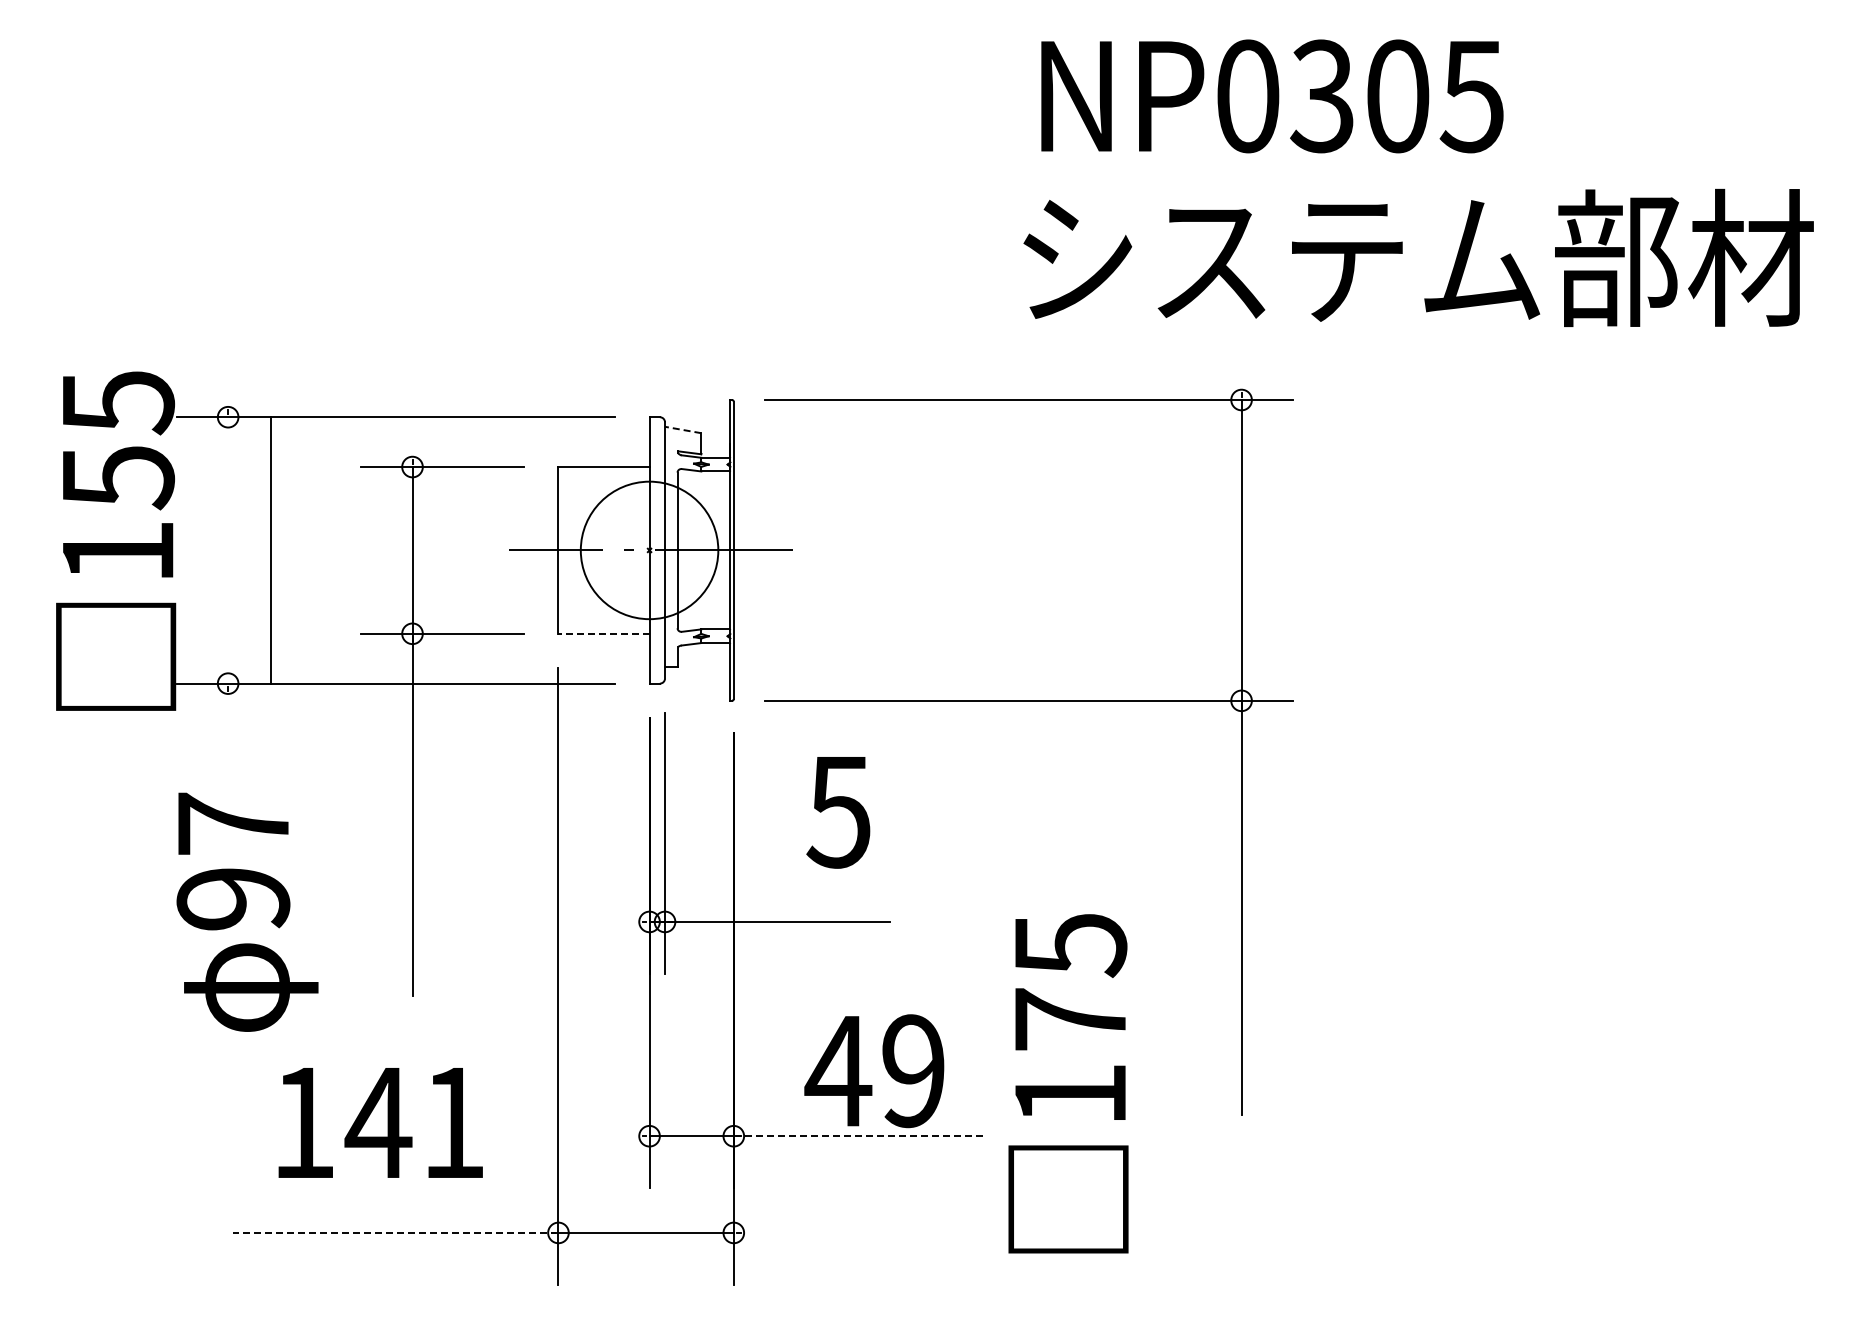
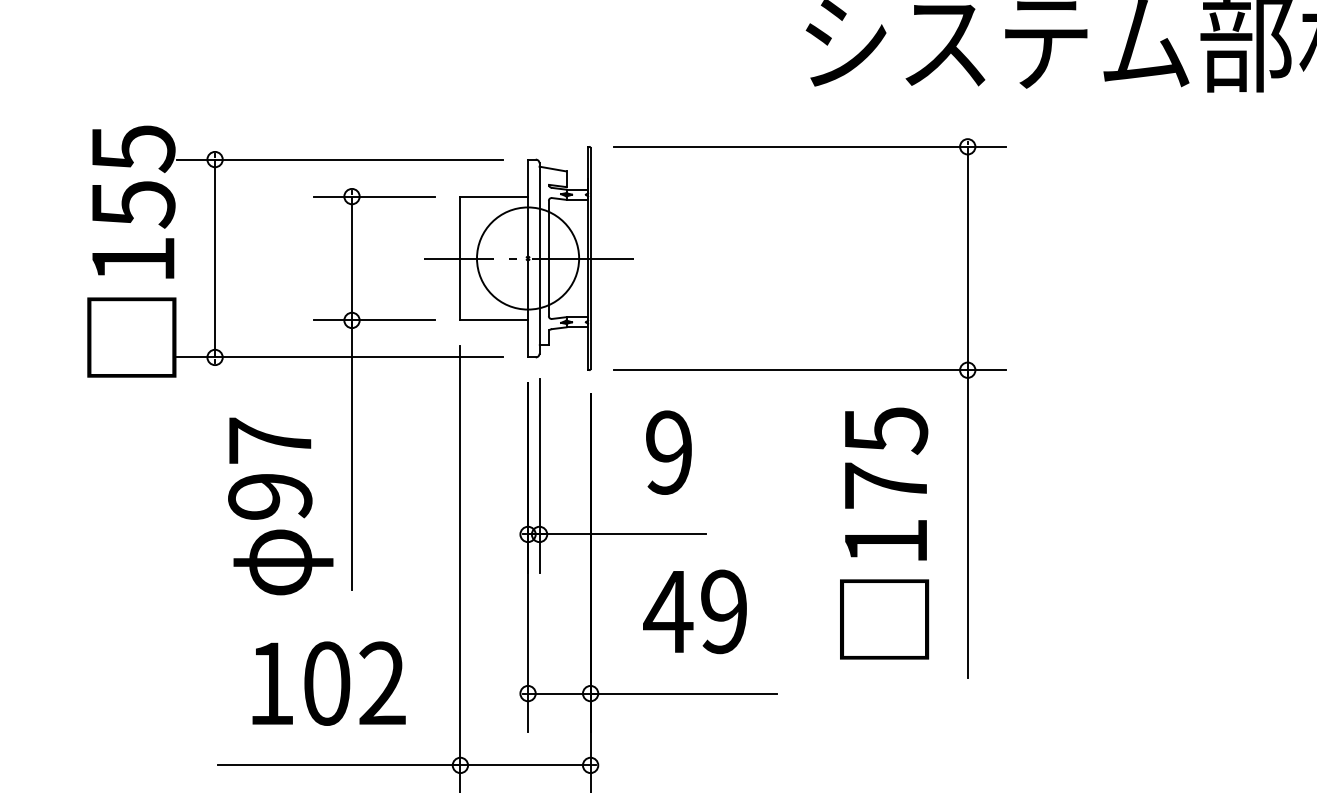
line: (682, 429) -> (552, 168), dashed -> solid
line: (271, 550) -> (215, 258), moved
line: (604, 633) -> (494, 320), dashed -> solid
text: (838, 811) -> (668, 452), 5 -> 9
text: (247, 911) -> (280, 505), moved
text: (874, 1071) -> (695, 612), moved
text: (1068, 1083) -> (884, 533), moved
text: (414, 1122) -> (353, 683), 141 -> 102
line: (859, 1136) -> (683, 693), dashed -> solid
line: (395, 1232) -> (339, 765), dashed -> solid

